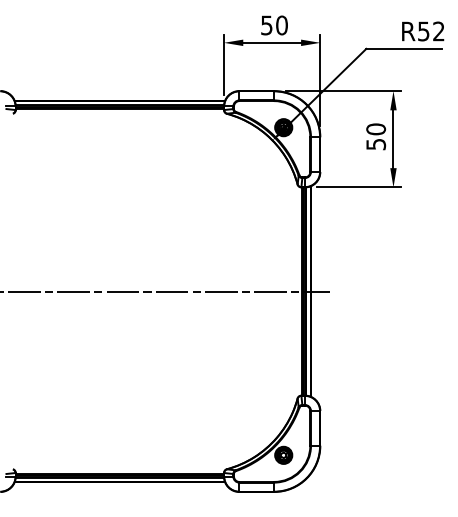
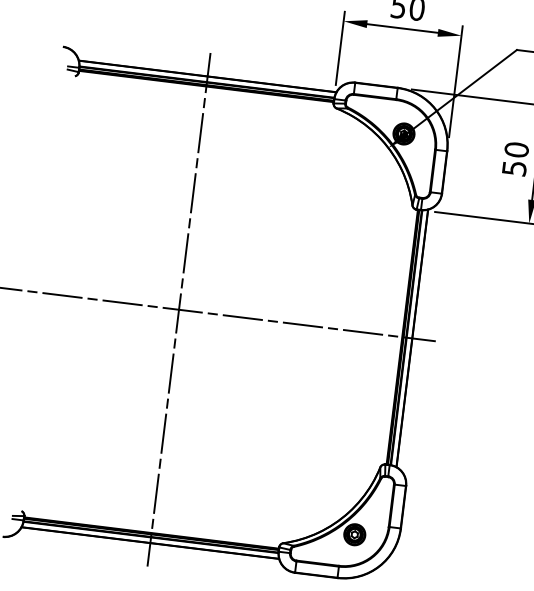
line: (119, 291) -> (178, 309), added

